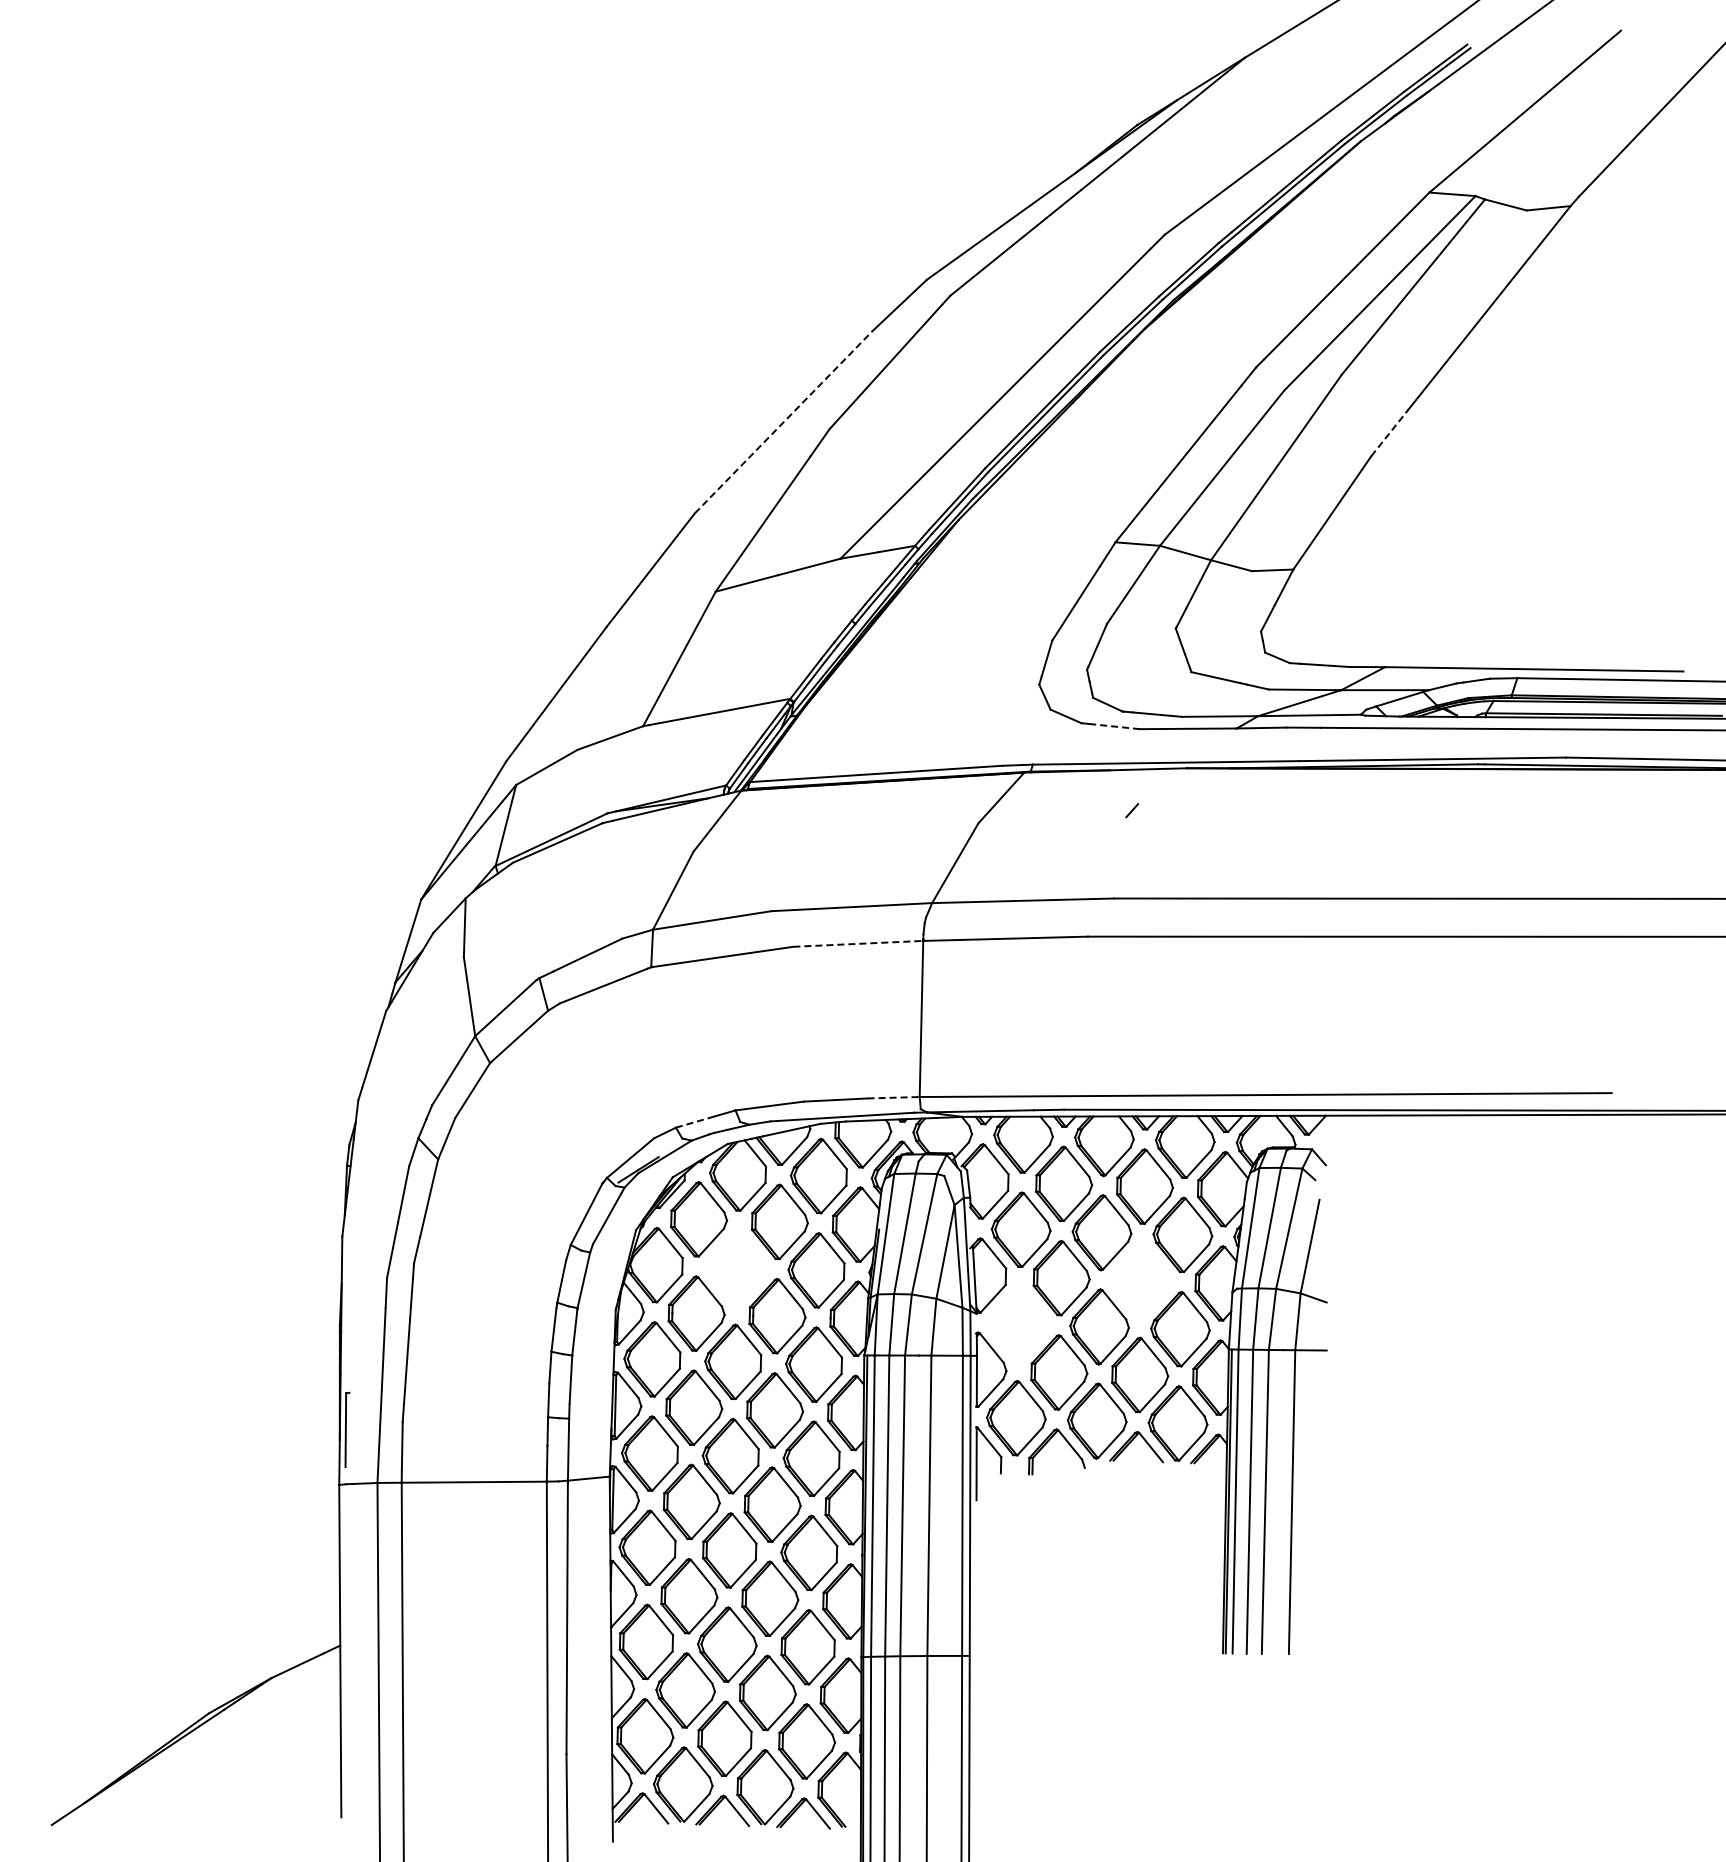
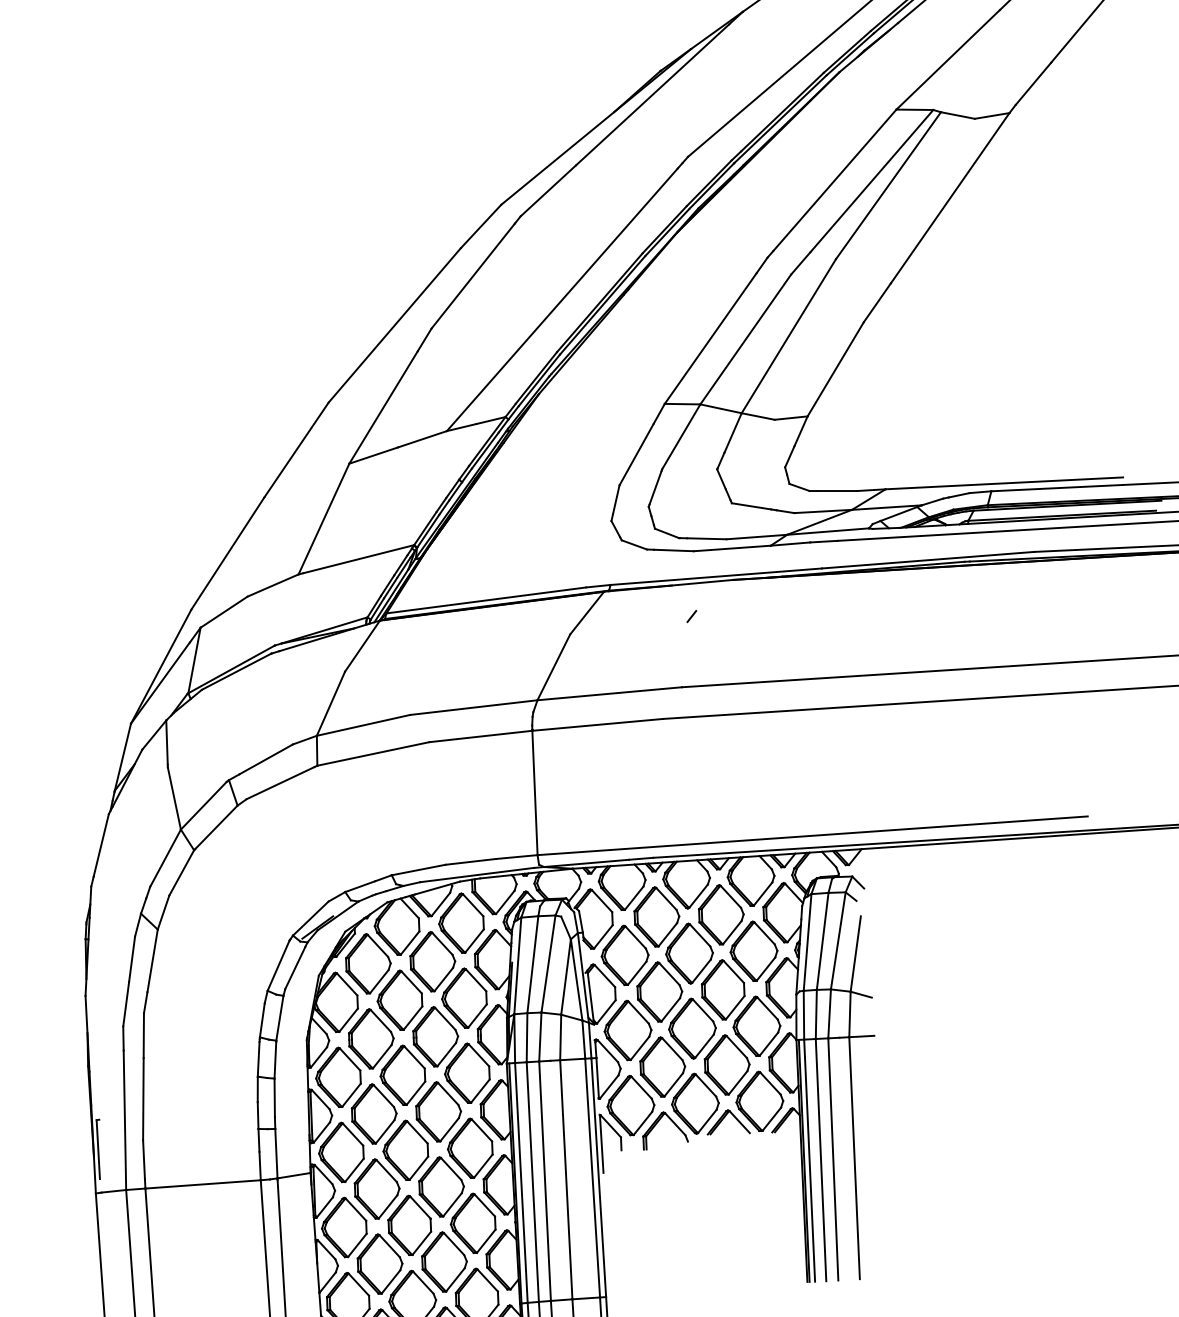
line: (784, 421) -> (395, 324), dashed -> solid
line: (1389, 432) -> (877, 302), dashed -> solid
line: (1115, 726) -> (674, 550), dashed -> solid
line: (858, 943) -> (481, 736), dashed -> solid
line: (894, 1097) -> (517, 856), dashed -> solid
line: (695, 1122) -> (360, 886), dashed -> solid
part: (735, 1267) -> (399, 1000), added
part: (1140, 1280) -> (722, 989), added
part: (1018, 1323) -> (627, 1030), added

